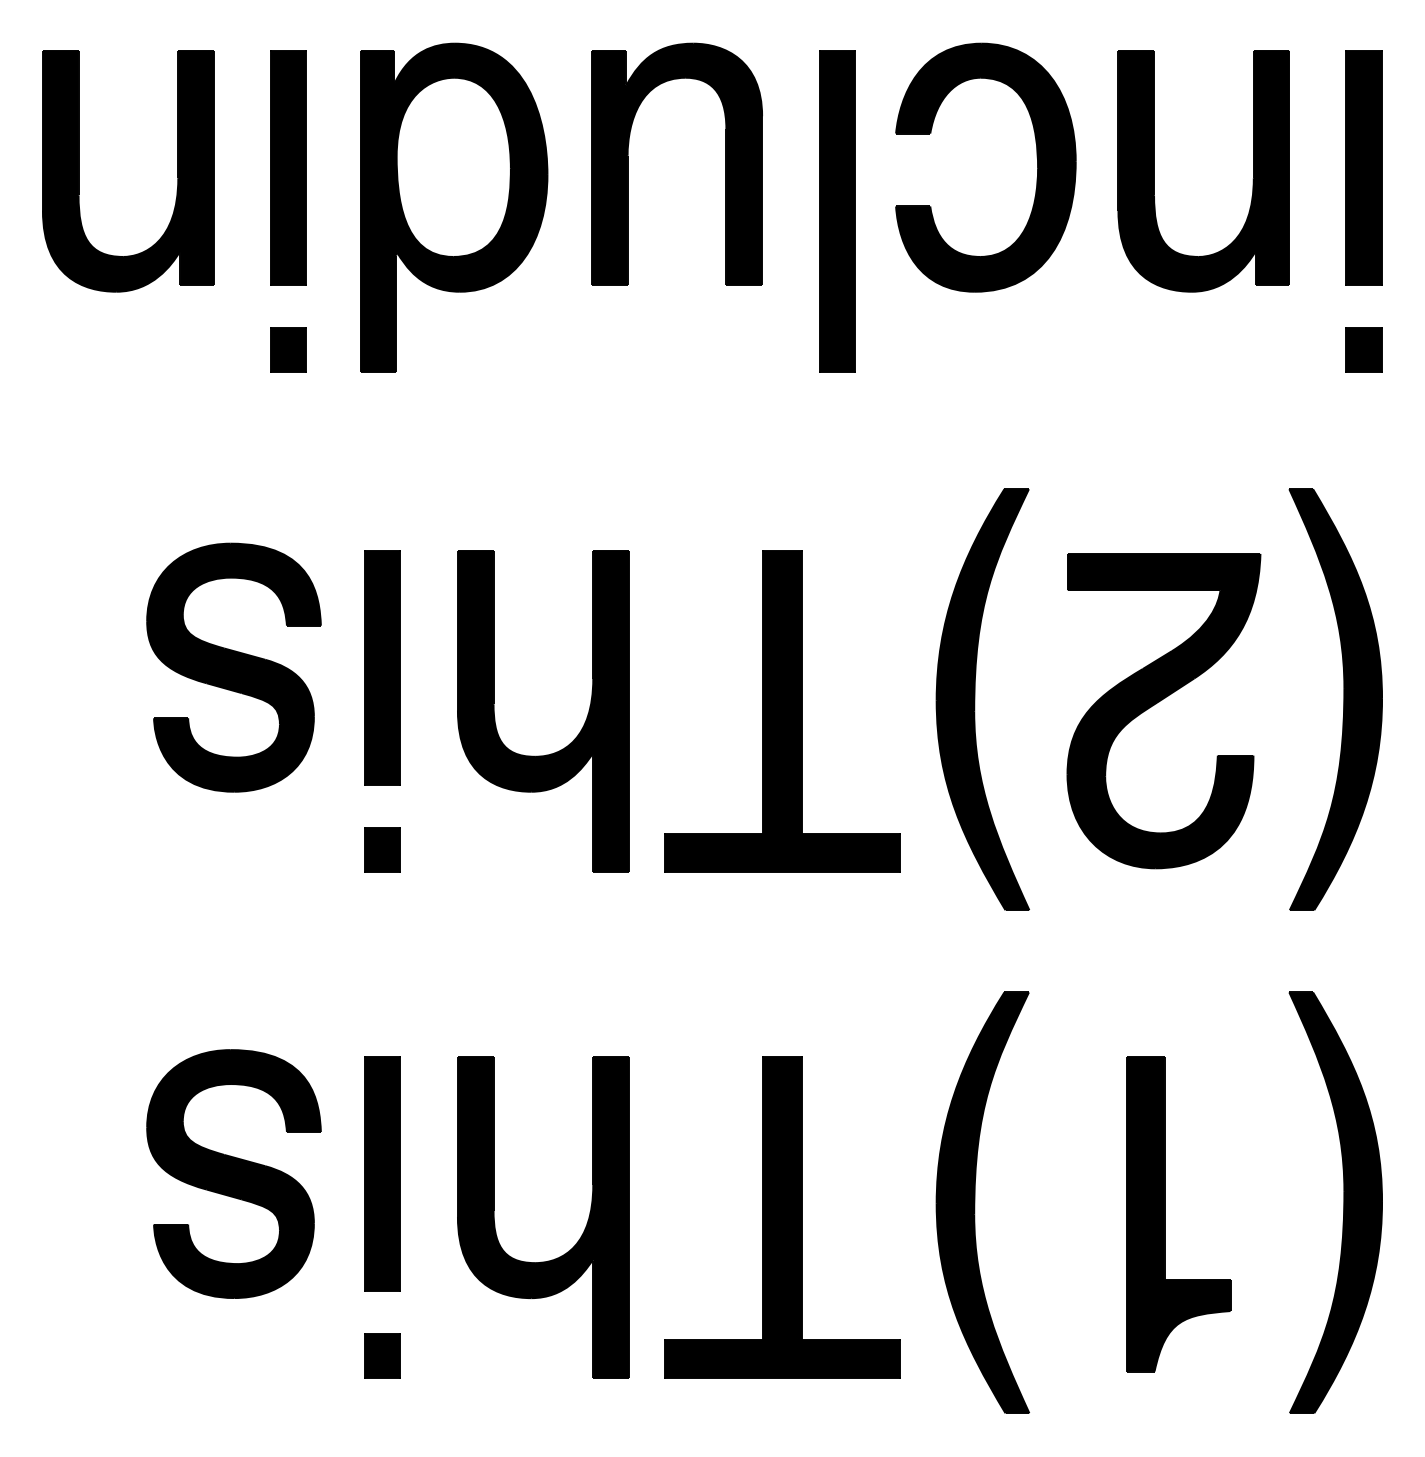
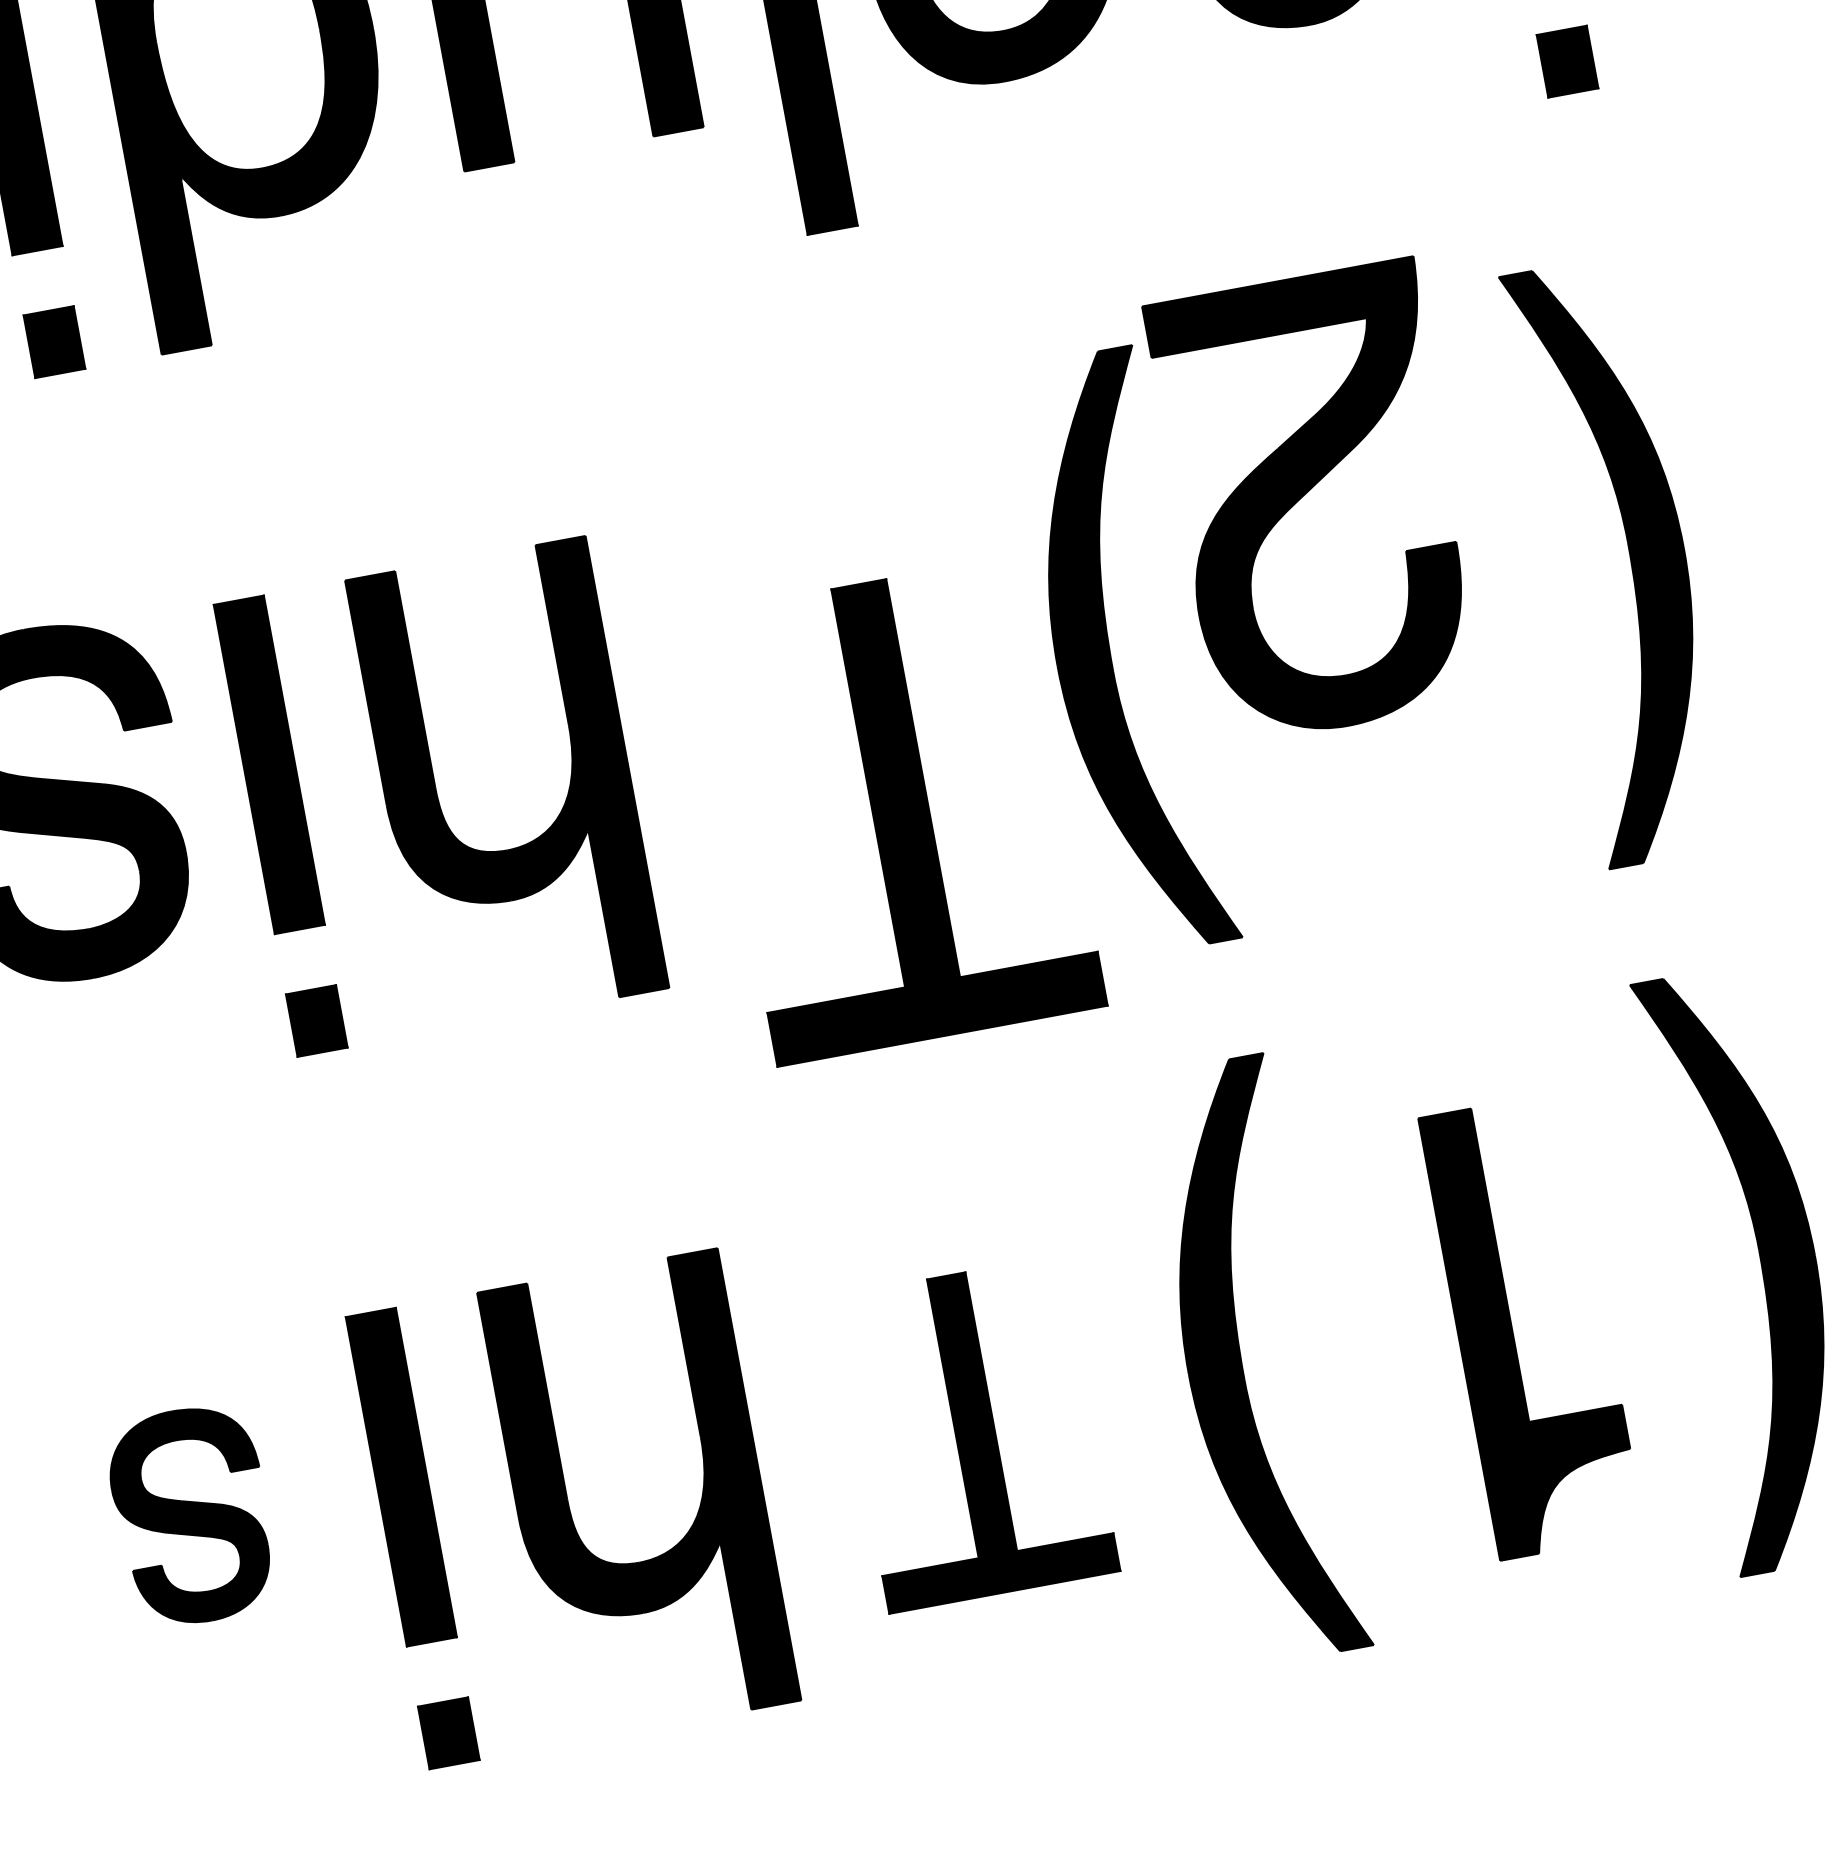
part: (1159, 702) -> (1310, 491), moved
part: (782, 711) -> (900, 810), moved
part: (233, 1173) -> (191, 1515), size x0.6
part: (782, 1217) -> (975, 1433), size x0.7

